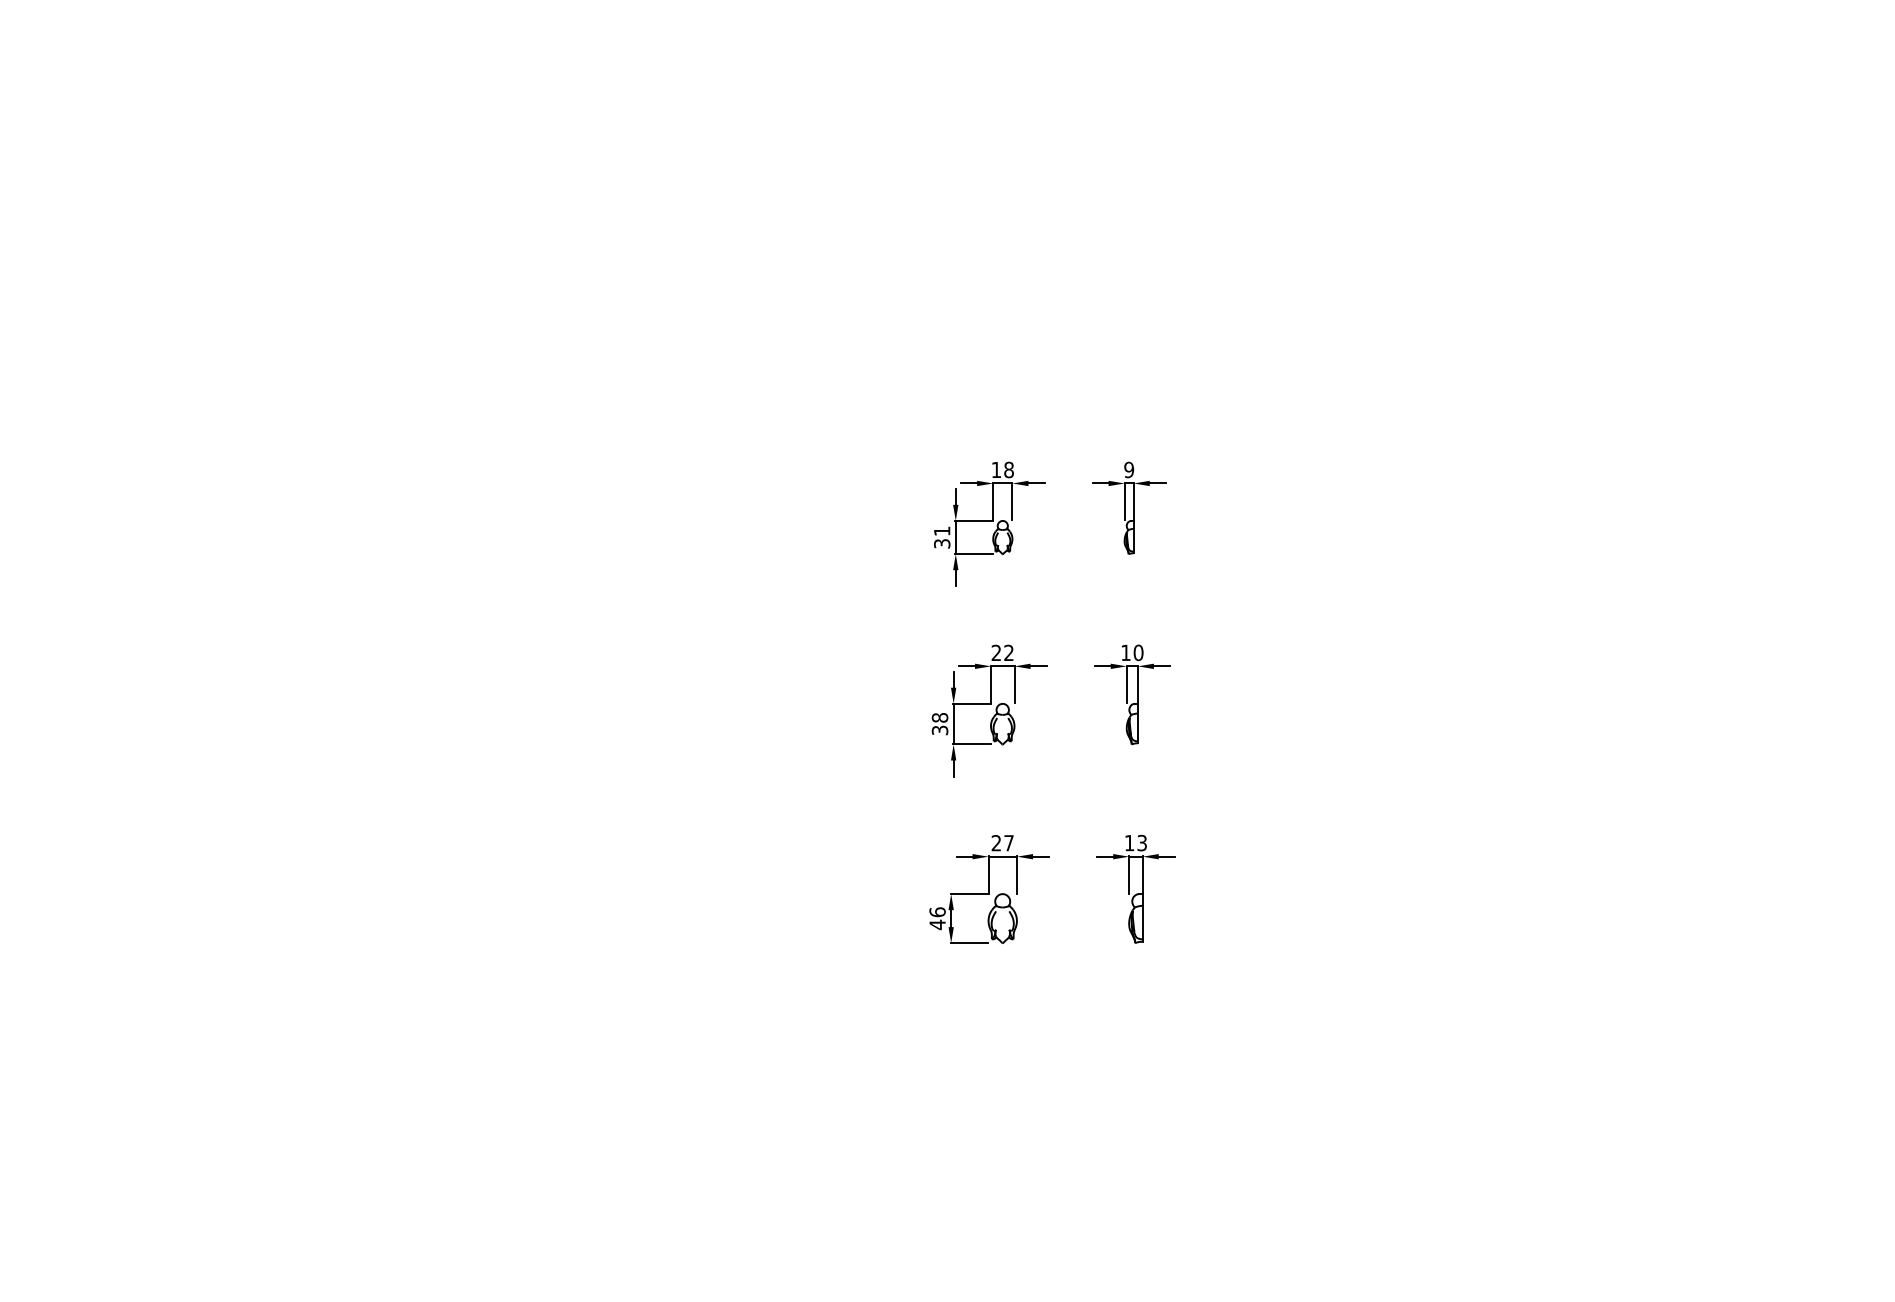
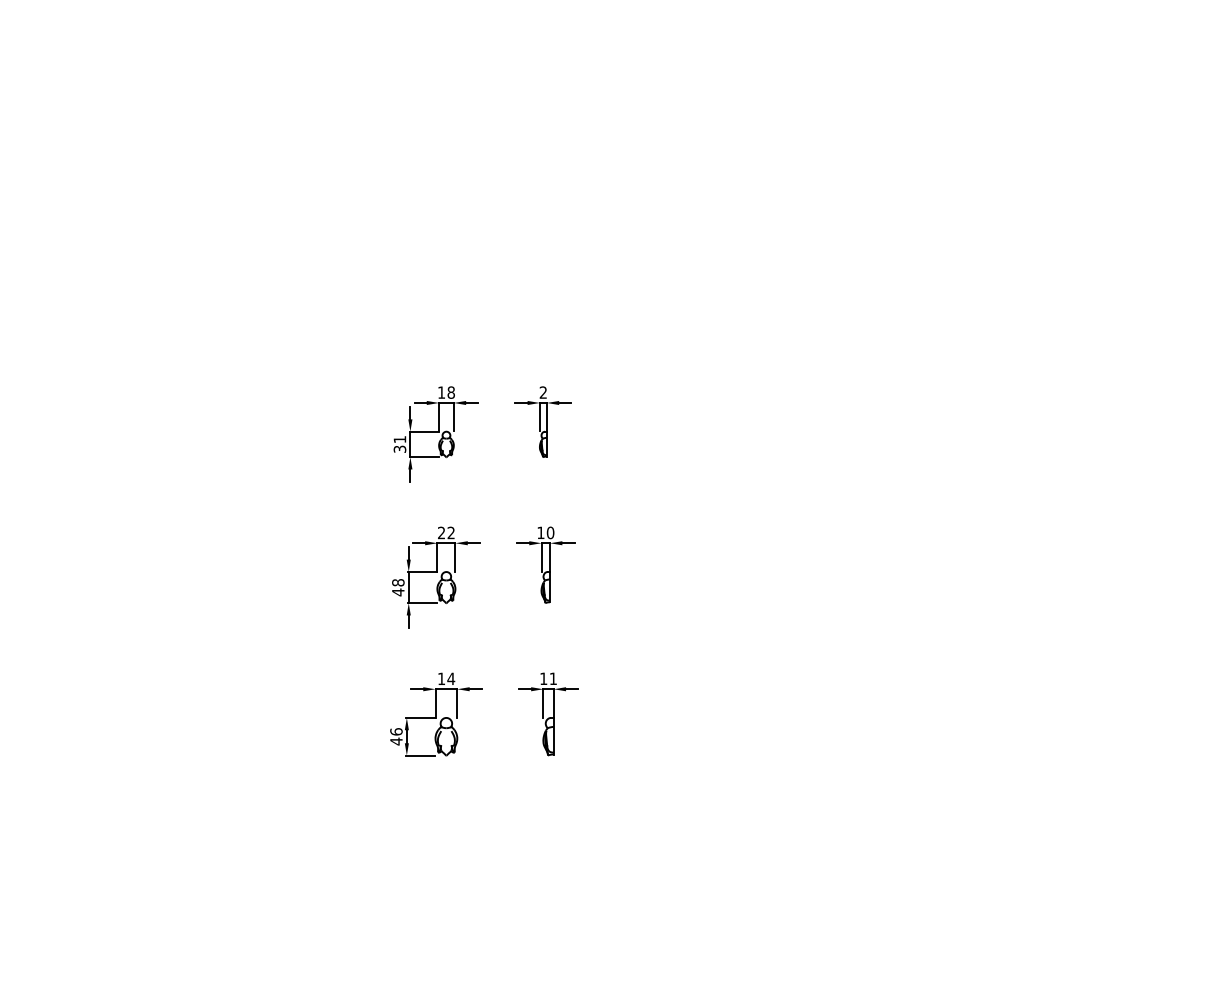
text: (1129, 469) -> (543, 392), 9 -> 2
text: (939, 730) -> (397, 592), 38 -> 48
text: (1141, 842) -> (552, 678), 13 -> 11
text: (1002, 843) -> (446, 679), 27 -> 14

